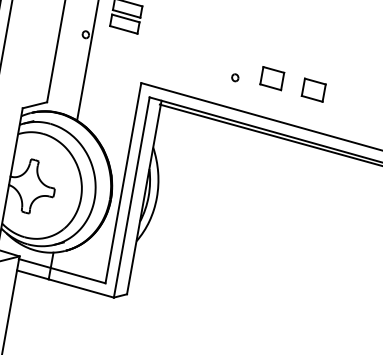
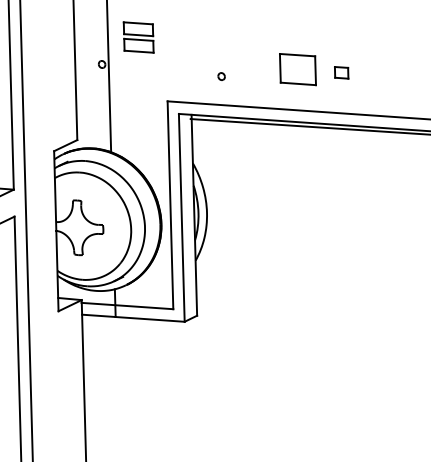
part: (235, 77) -> (221, 76), moved
part: (272, 78) -> (297, 69), size x1.6
part: (313, 89) -> (341, 72), size x0.6

